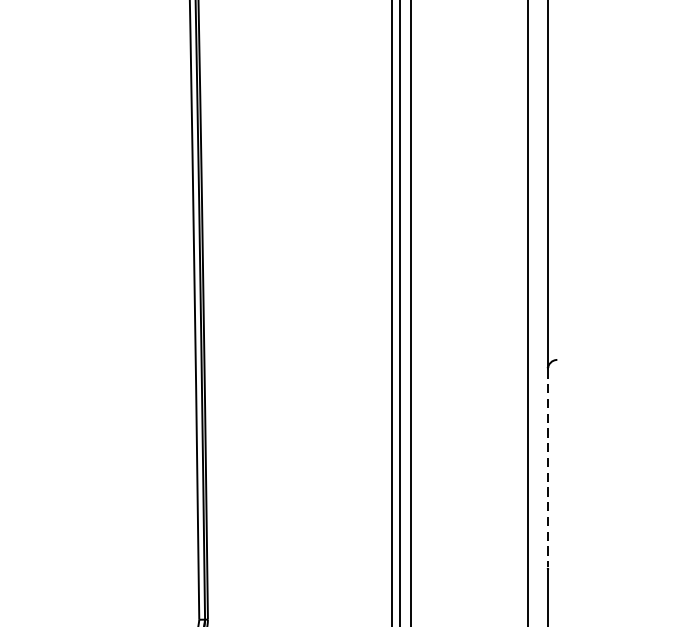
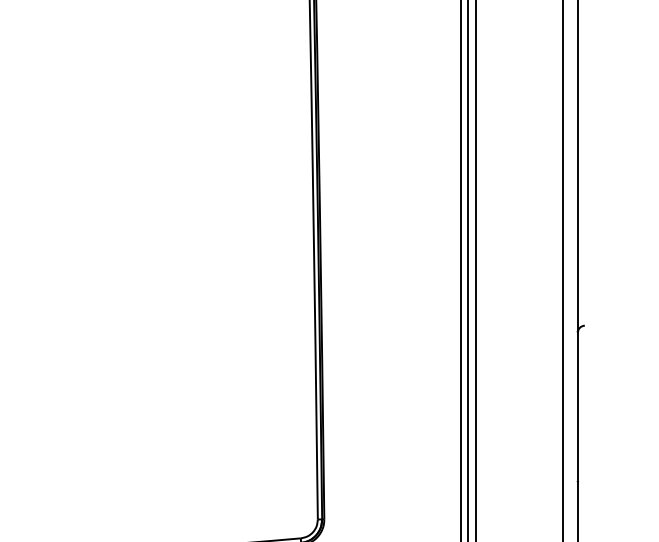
line: (547, 468) -> (577, 406), dashed -> solid

